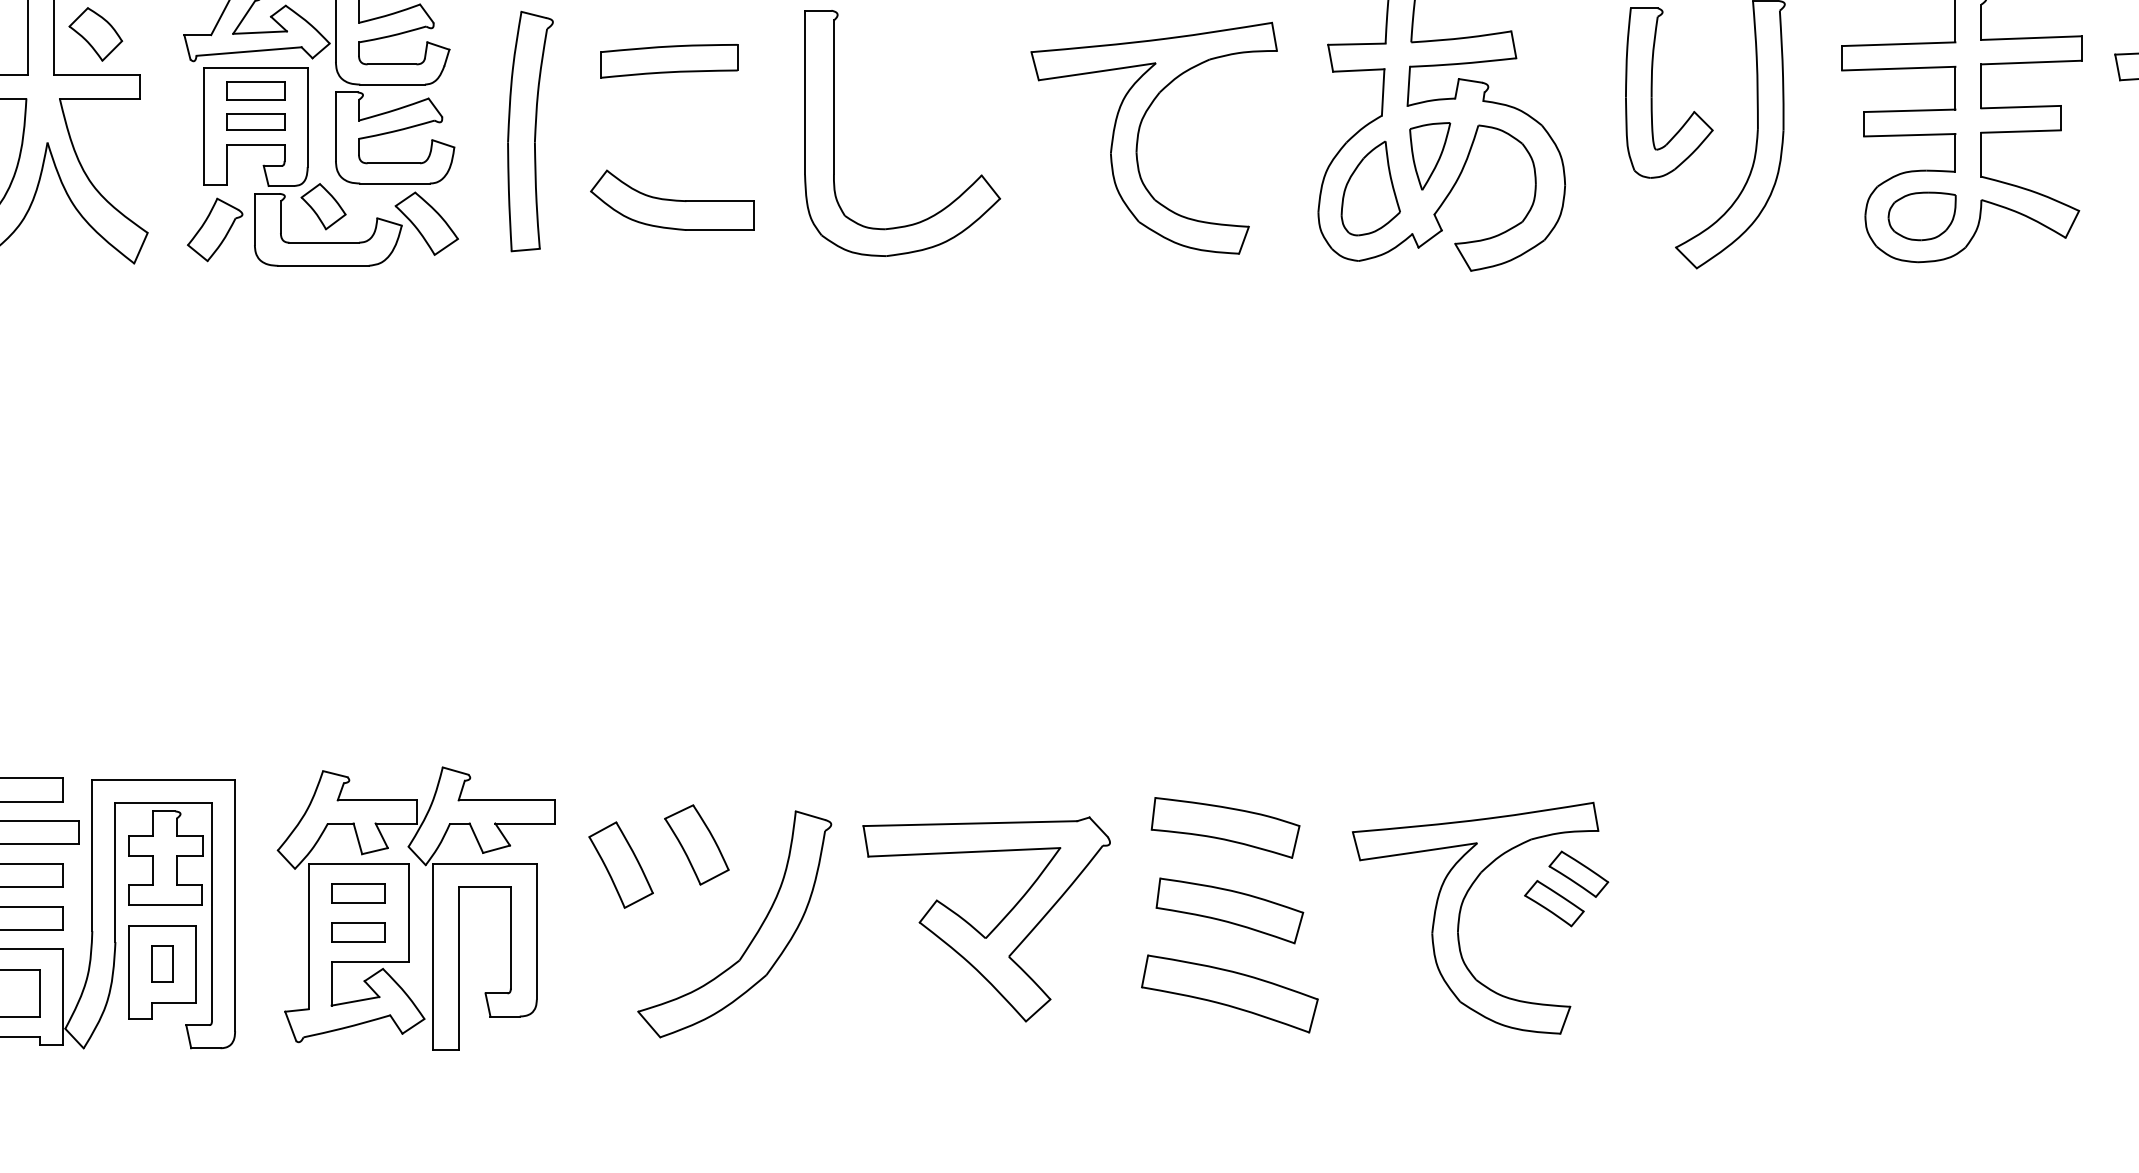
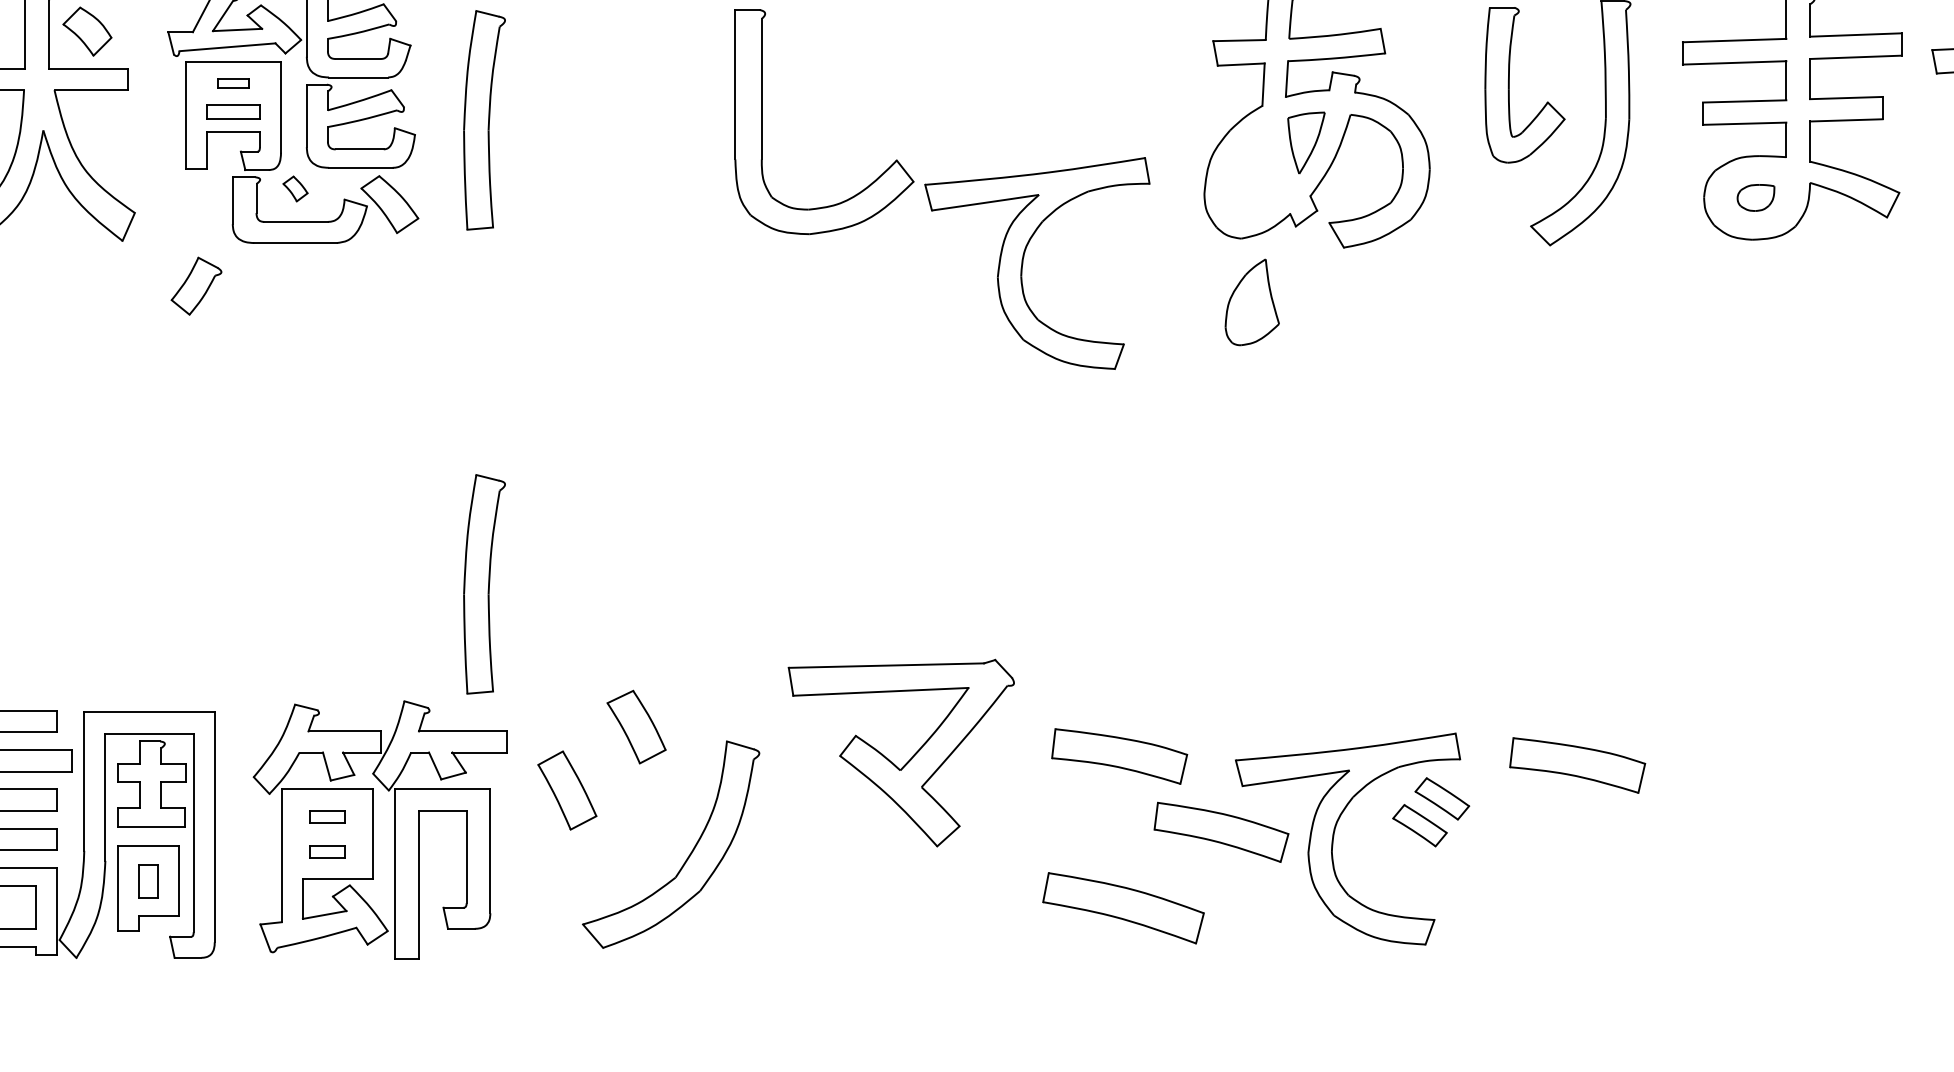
part: (669, 61) -> (611, 56), removed
part: (255, 91) -> (233, 83), size x0.6
part: (1139, 138) -> (1023, 263), moved
part: (1369, 188) -> (1251, 302), moved
part: (671, 200) -> (613, 183), removed
part: (323, 206) -> (295, 188), size x0.6
part: (1921, 215) -> (1755, 197), size x0.6
part: (215, 229) -> (196, 285), moved
part: (530, 639) -> (484, 584), added
part: (1726, 837) -> (1577, 765), added
part: (696, 844) -> (636, 726), moved
part: (358, 893) -> (327, 816), size x0.7
part: (1229, 909) -> (1221, 831), moved
part: (994, 927) -> (908, 760), moved
part: (358, 932) -> (327, 852), size x0.7

